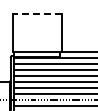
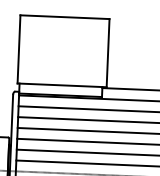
line: (37, 14) -> (65, 18), dashed -> solid

